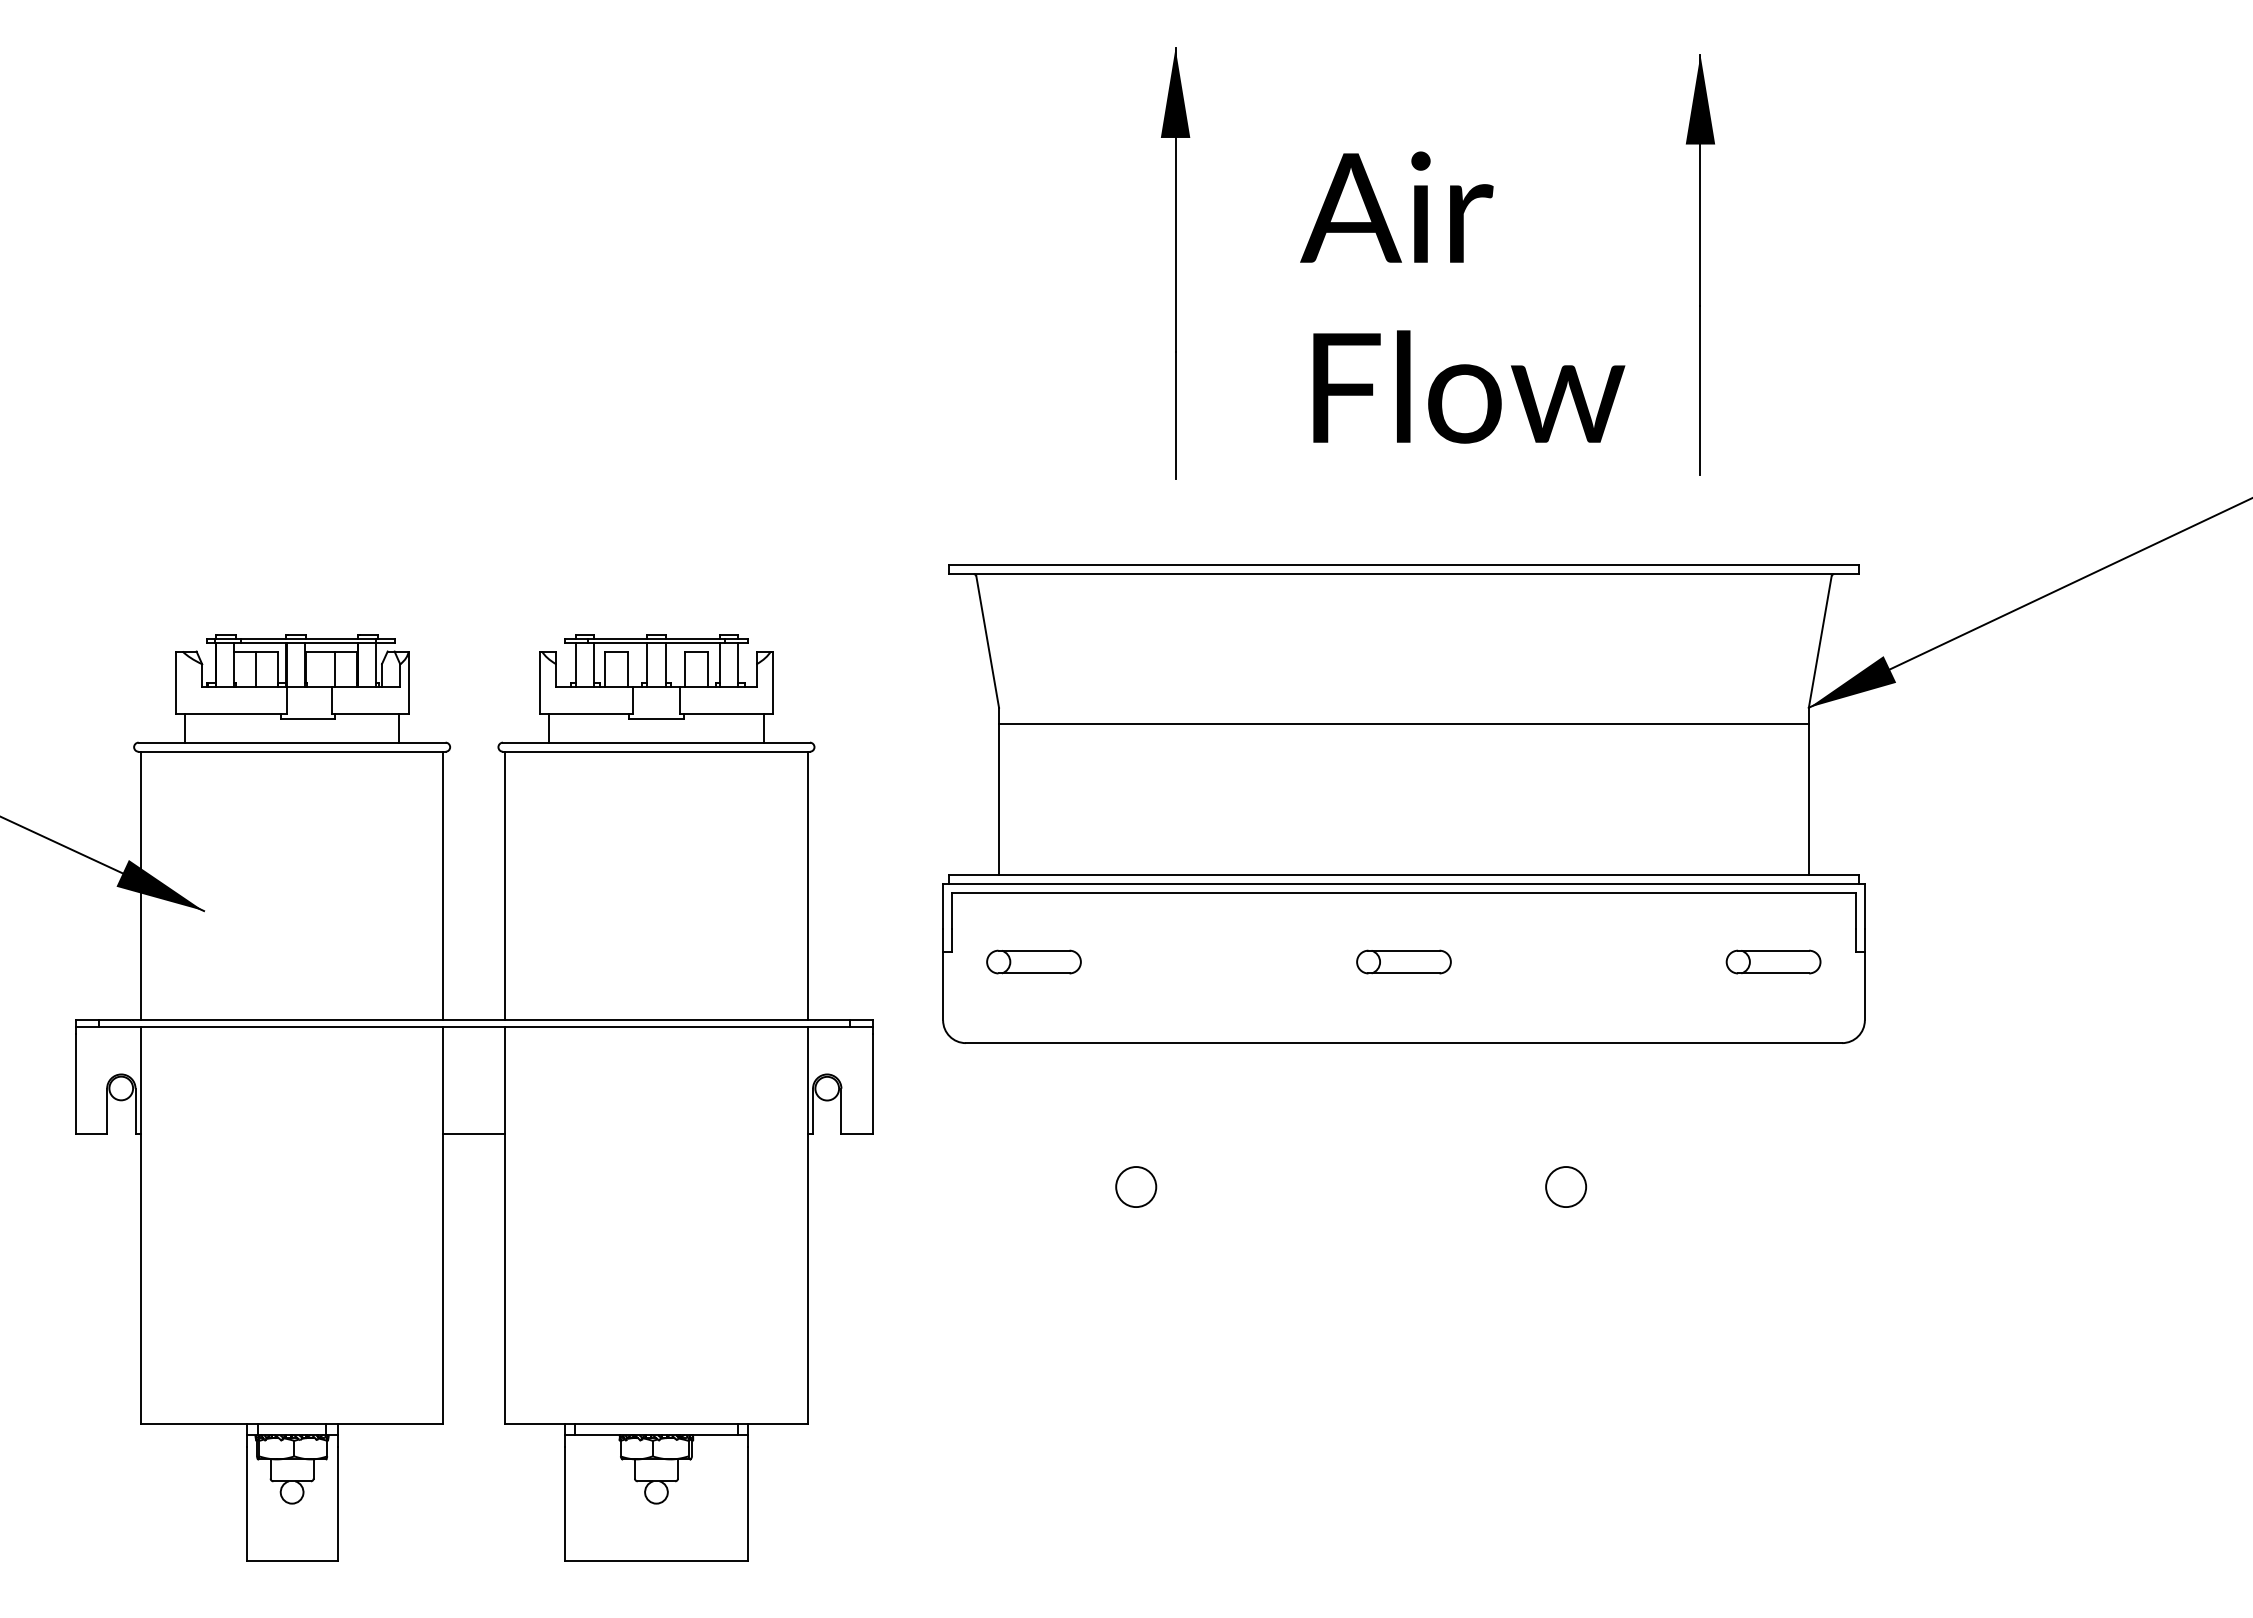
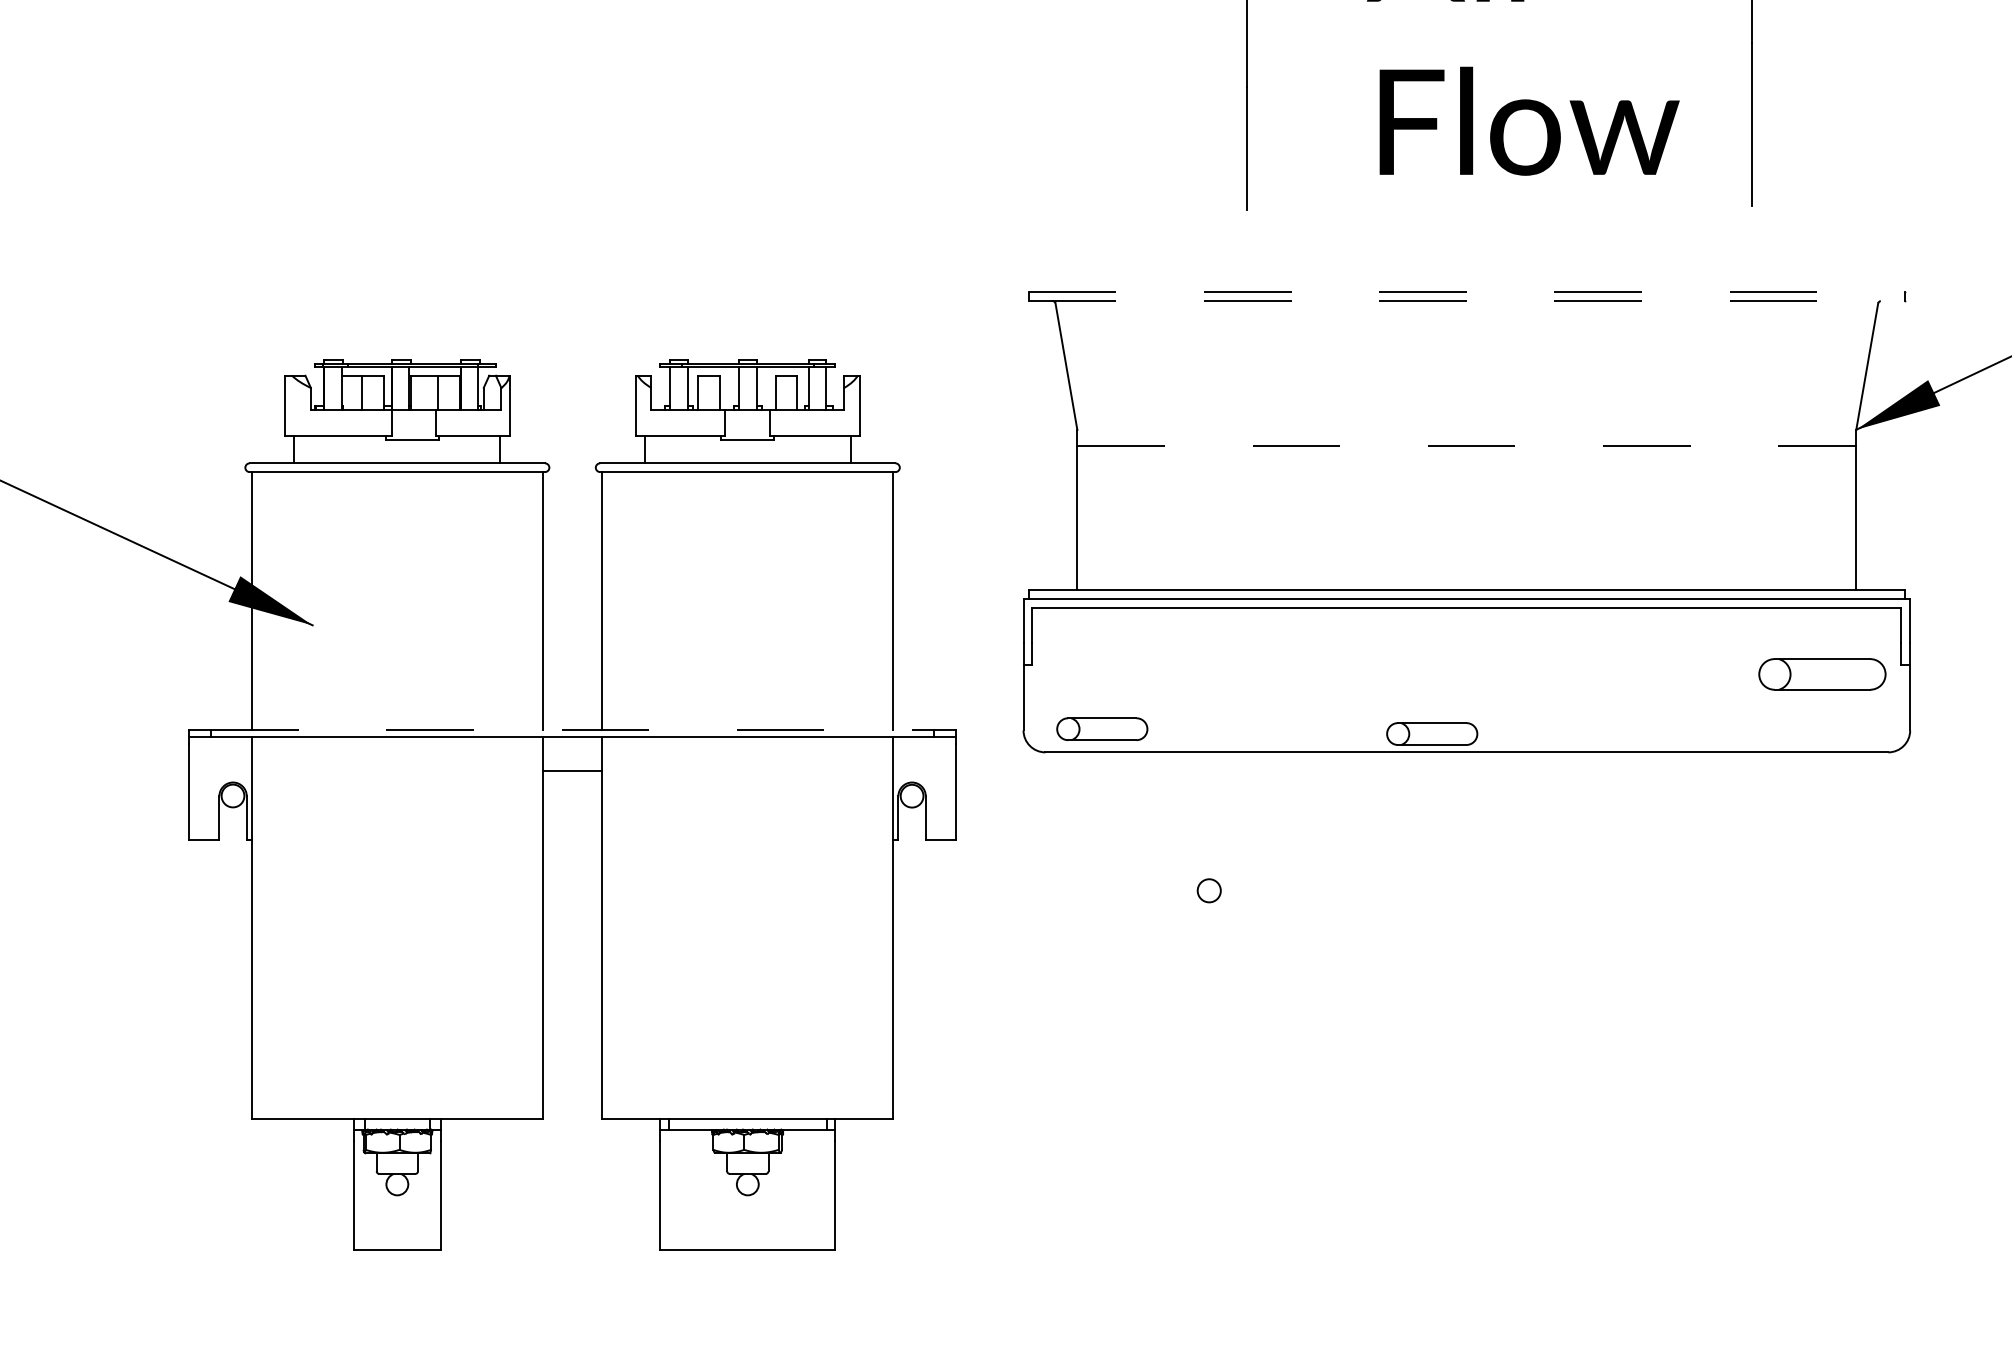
line: (1404, 564) -> (1467, 291), solid -> dashed
line: (1404, 574) -> (1467, 301), solid -> dashed
line: (1404, 724) -> (1467, 445), solid -> dashed
part: (1033, 961) -> (1101, 728), moved
part: (1403, 961) -> (1431, 733), moved
part: (1773, 961) -> (1822, 673), size x1.4
line: (474, 1020) -> (572, 730), solid -> dashed
line: (474, 1134) -> (572, 771), moved
circle: (1565, 1186) -> (1622, 890), removed
circle: (1136, 1187) -> (1209, 891), size x0.6

